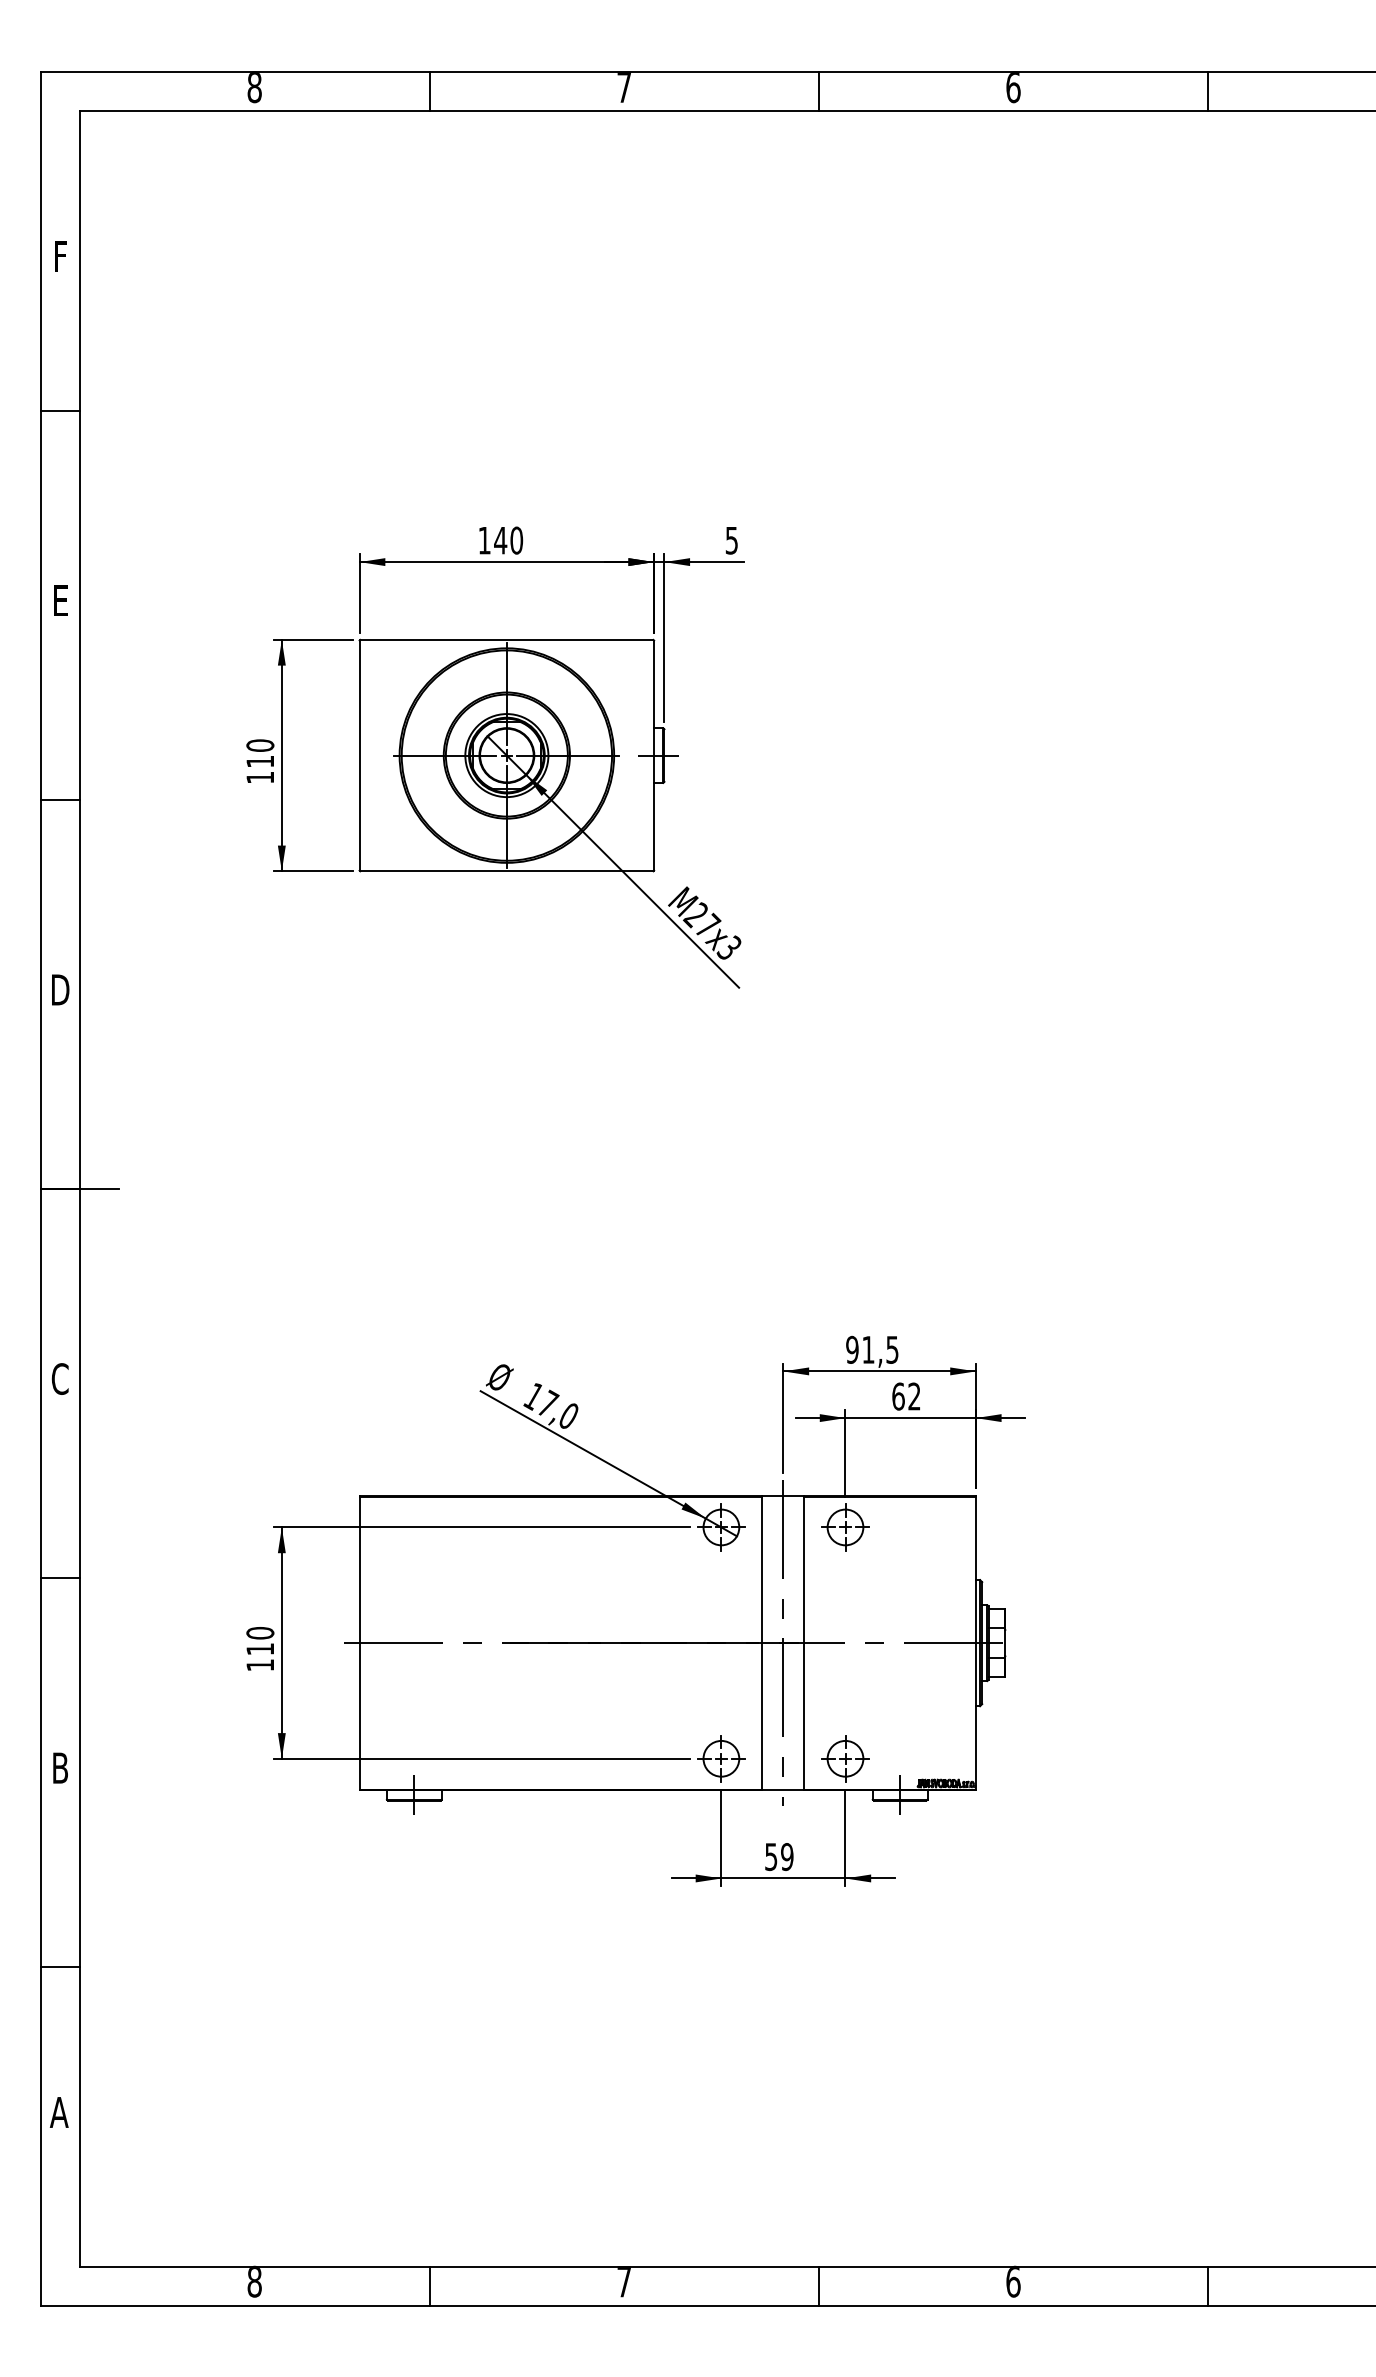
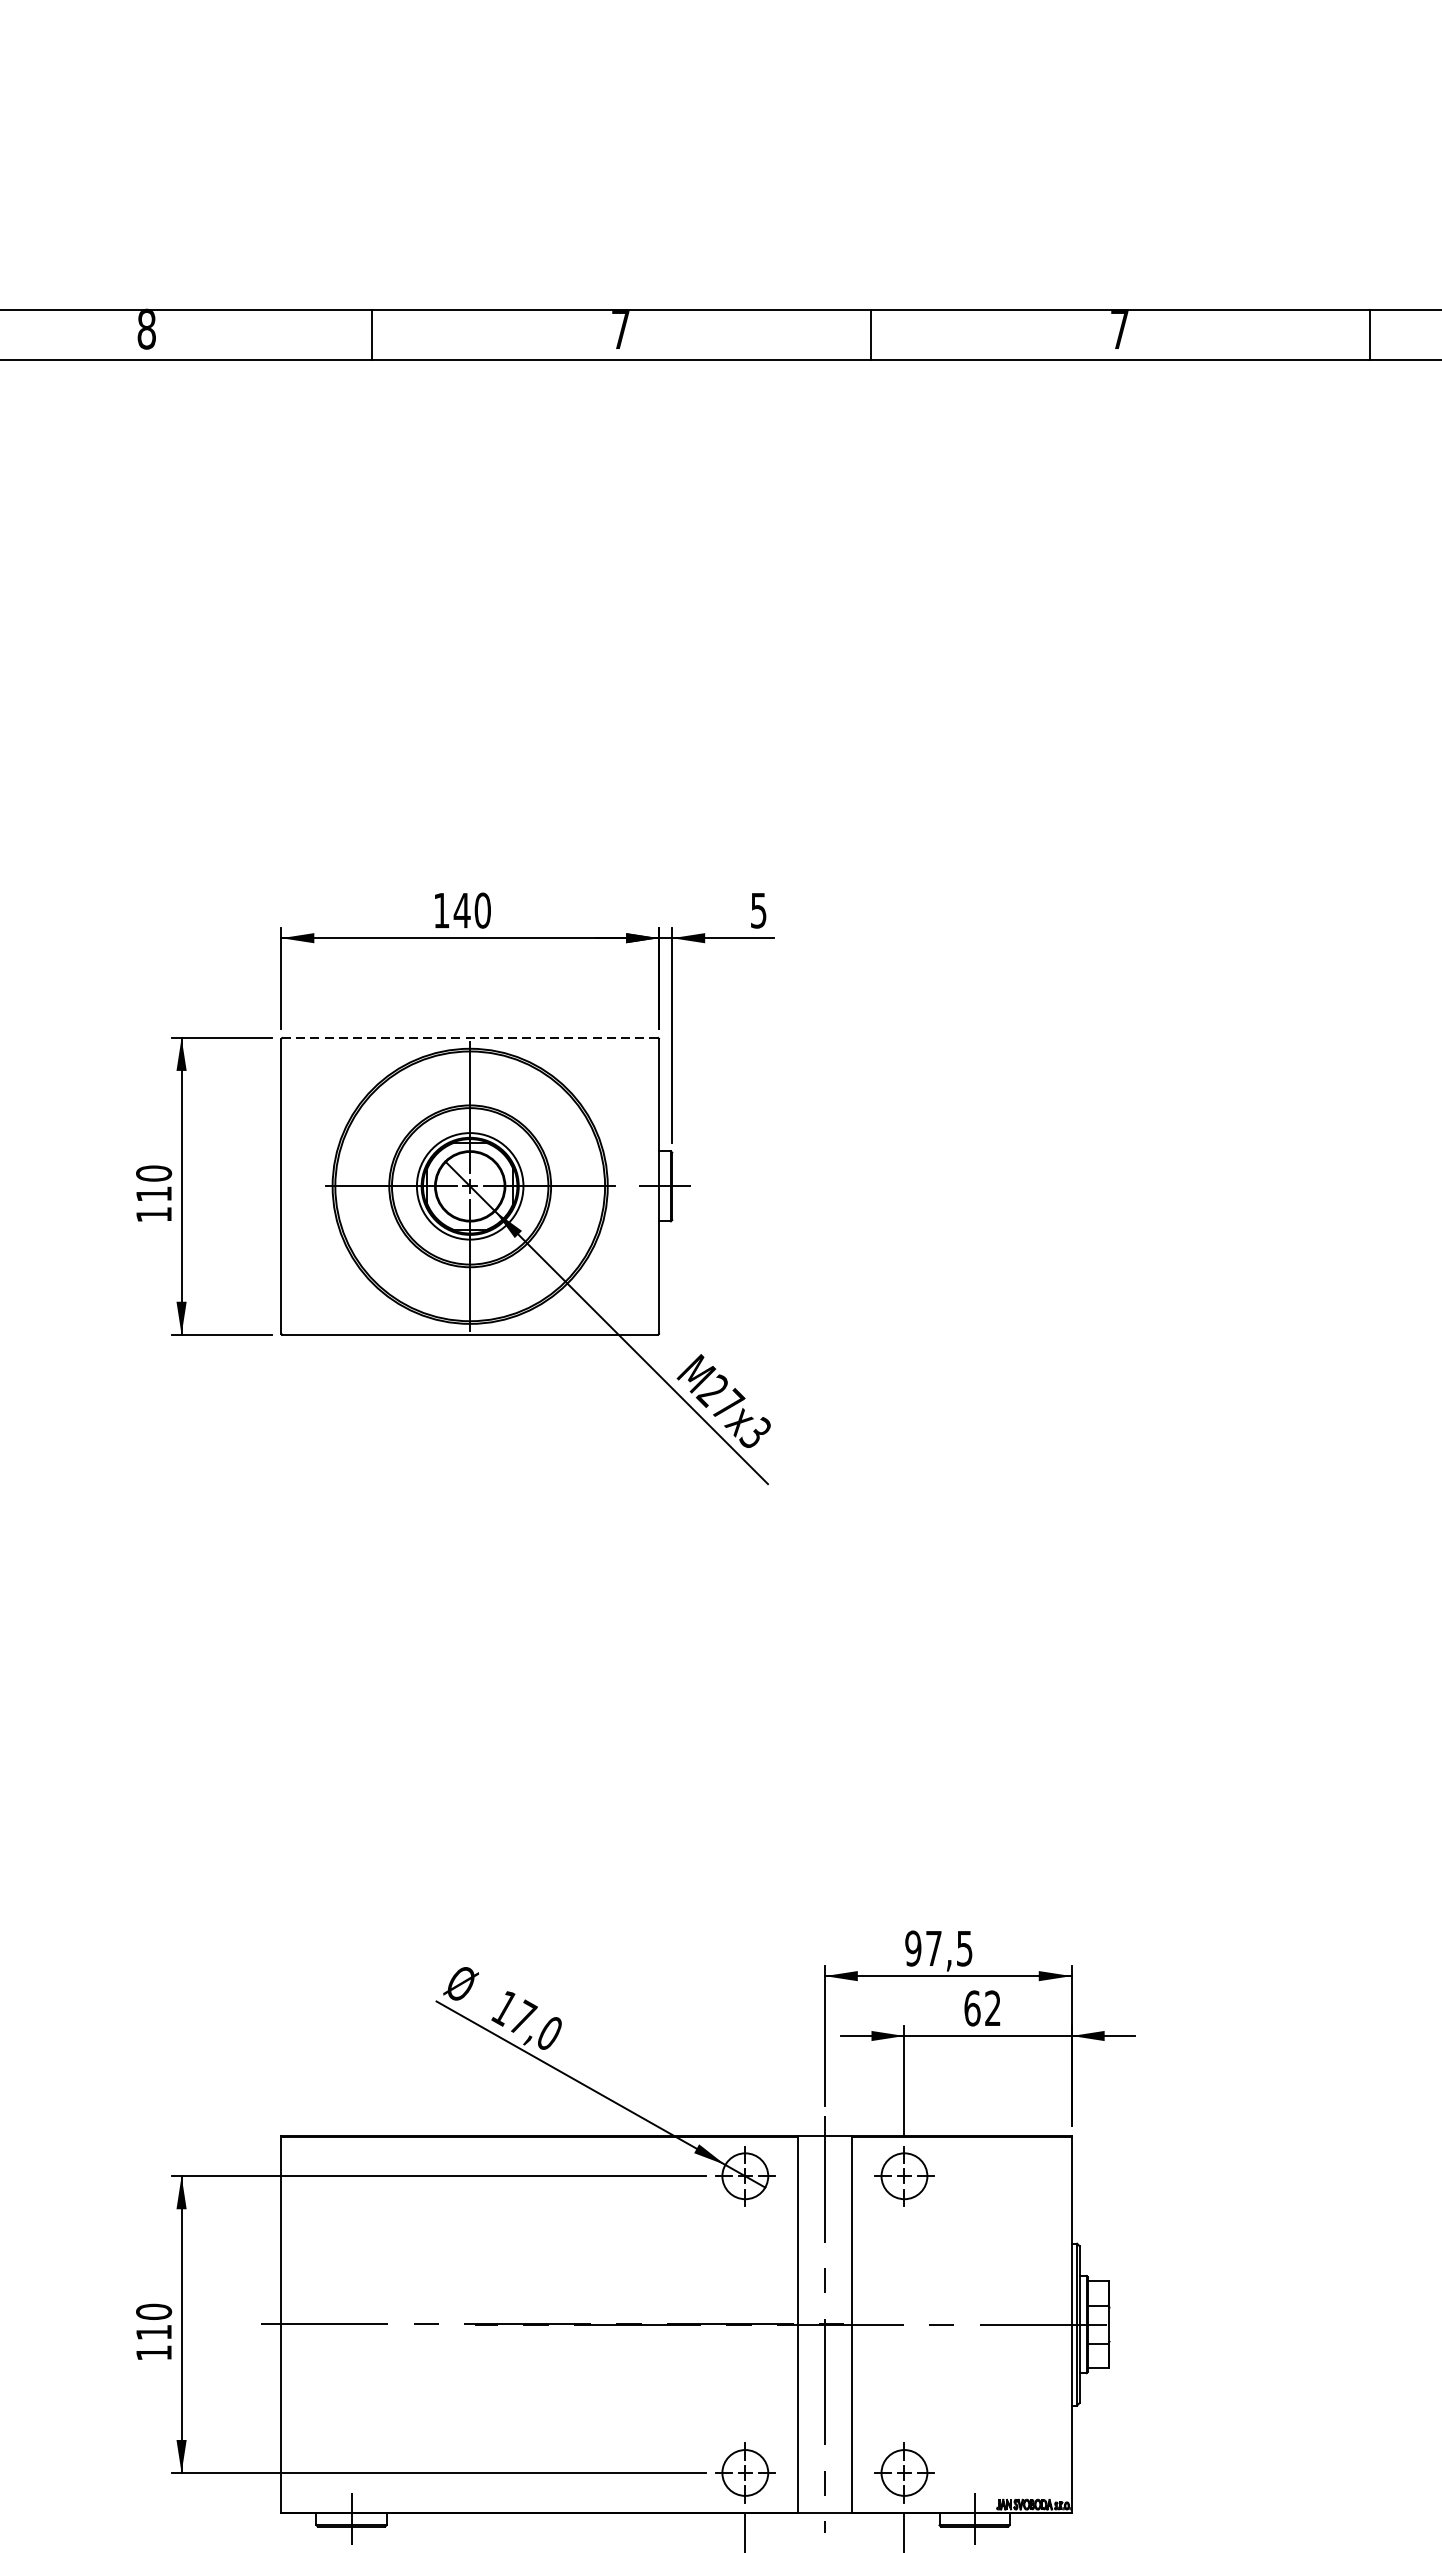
text: (1013, 88) -> (1119, 330), 6 -> 7
line: (506, 639) -> (469, 1037), solid -> dashed
text: (868, 1349) -> (933, 1948), 91,5 -> 97,5

